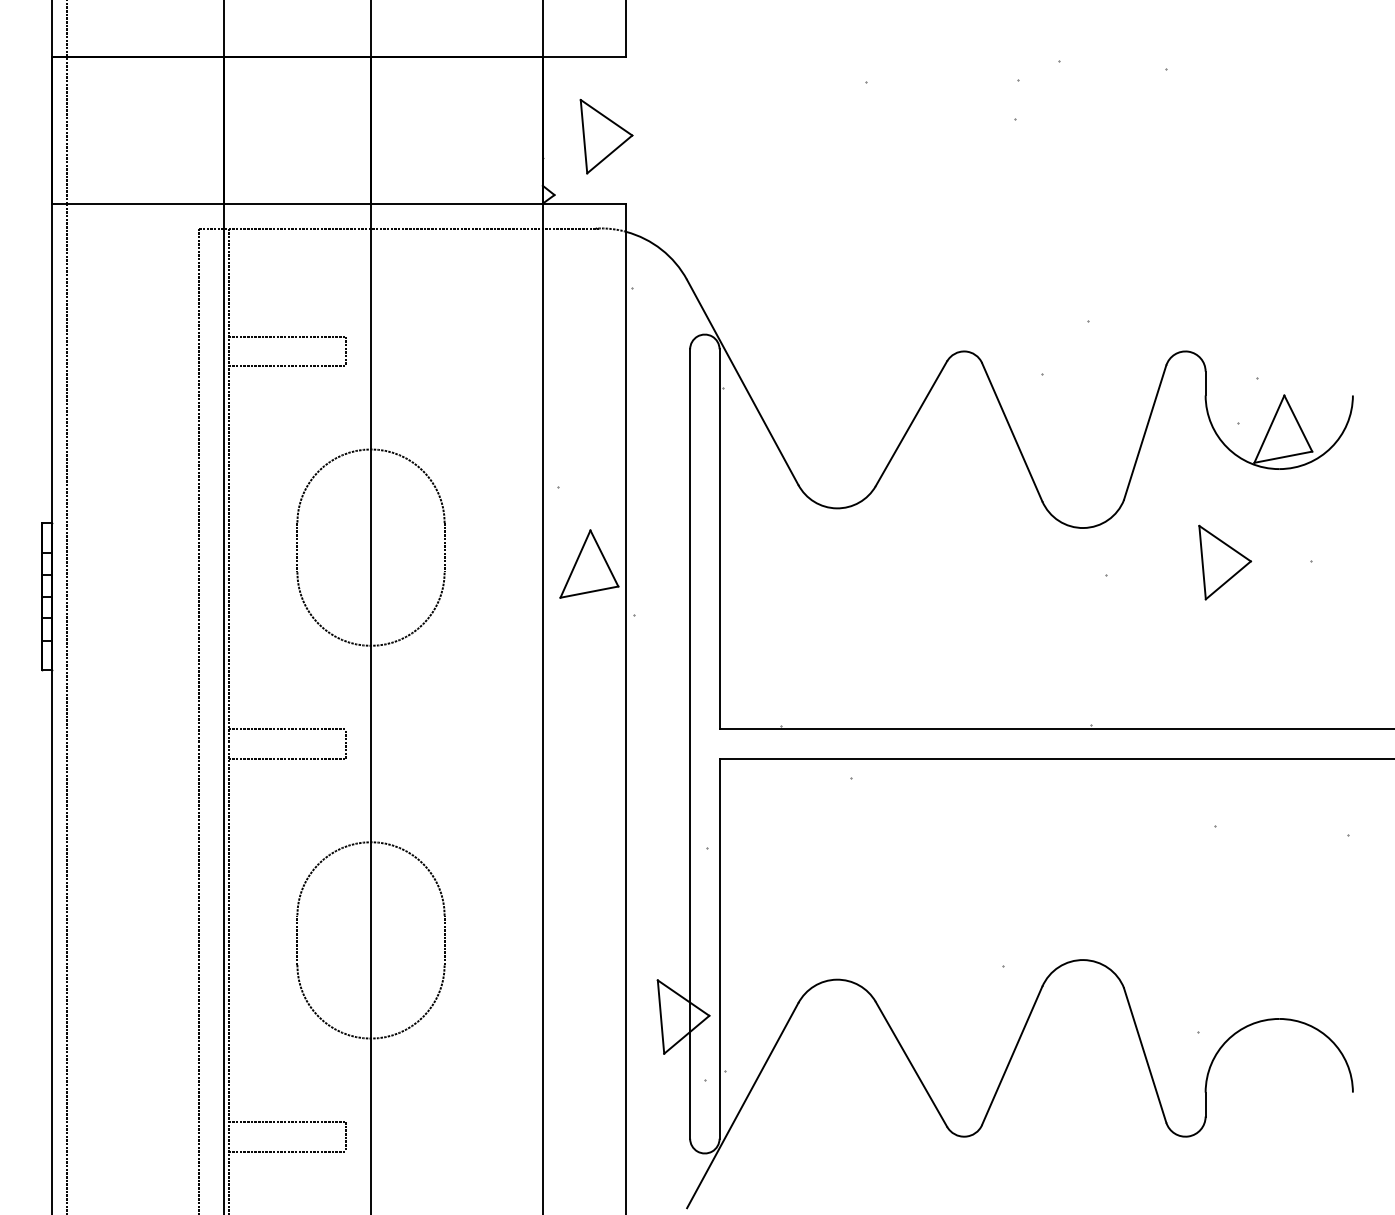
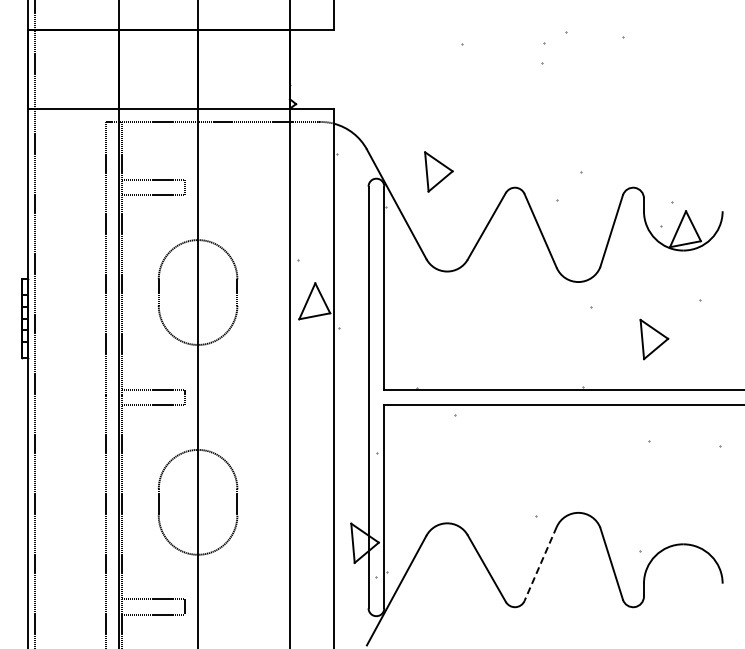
part: (605, 135) -> (438, 171), moved
part: (1225, 562) -> (654, 339), moved
line: (1011, 1056) -> (540, 564), solid -> dashed

